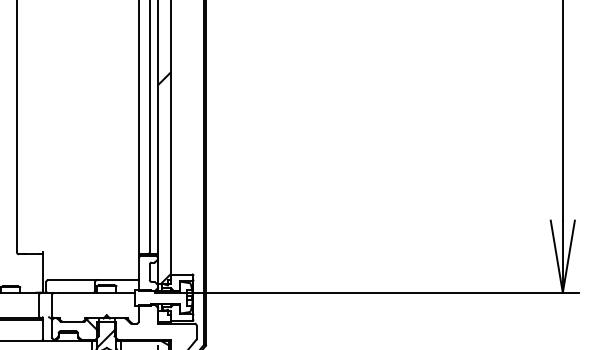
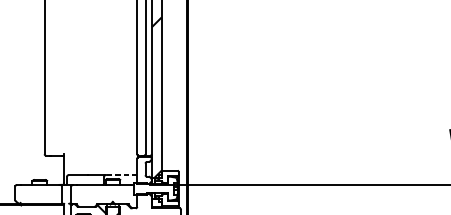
line: (118, 279) -> (121, 174), solid -> dashed

